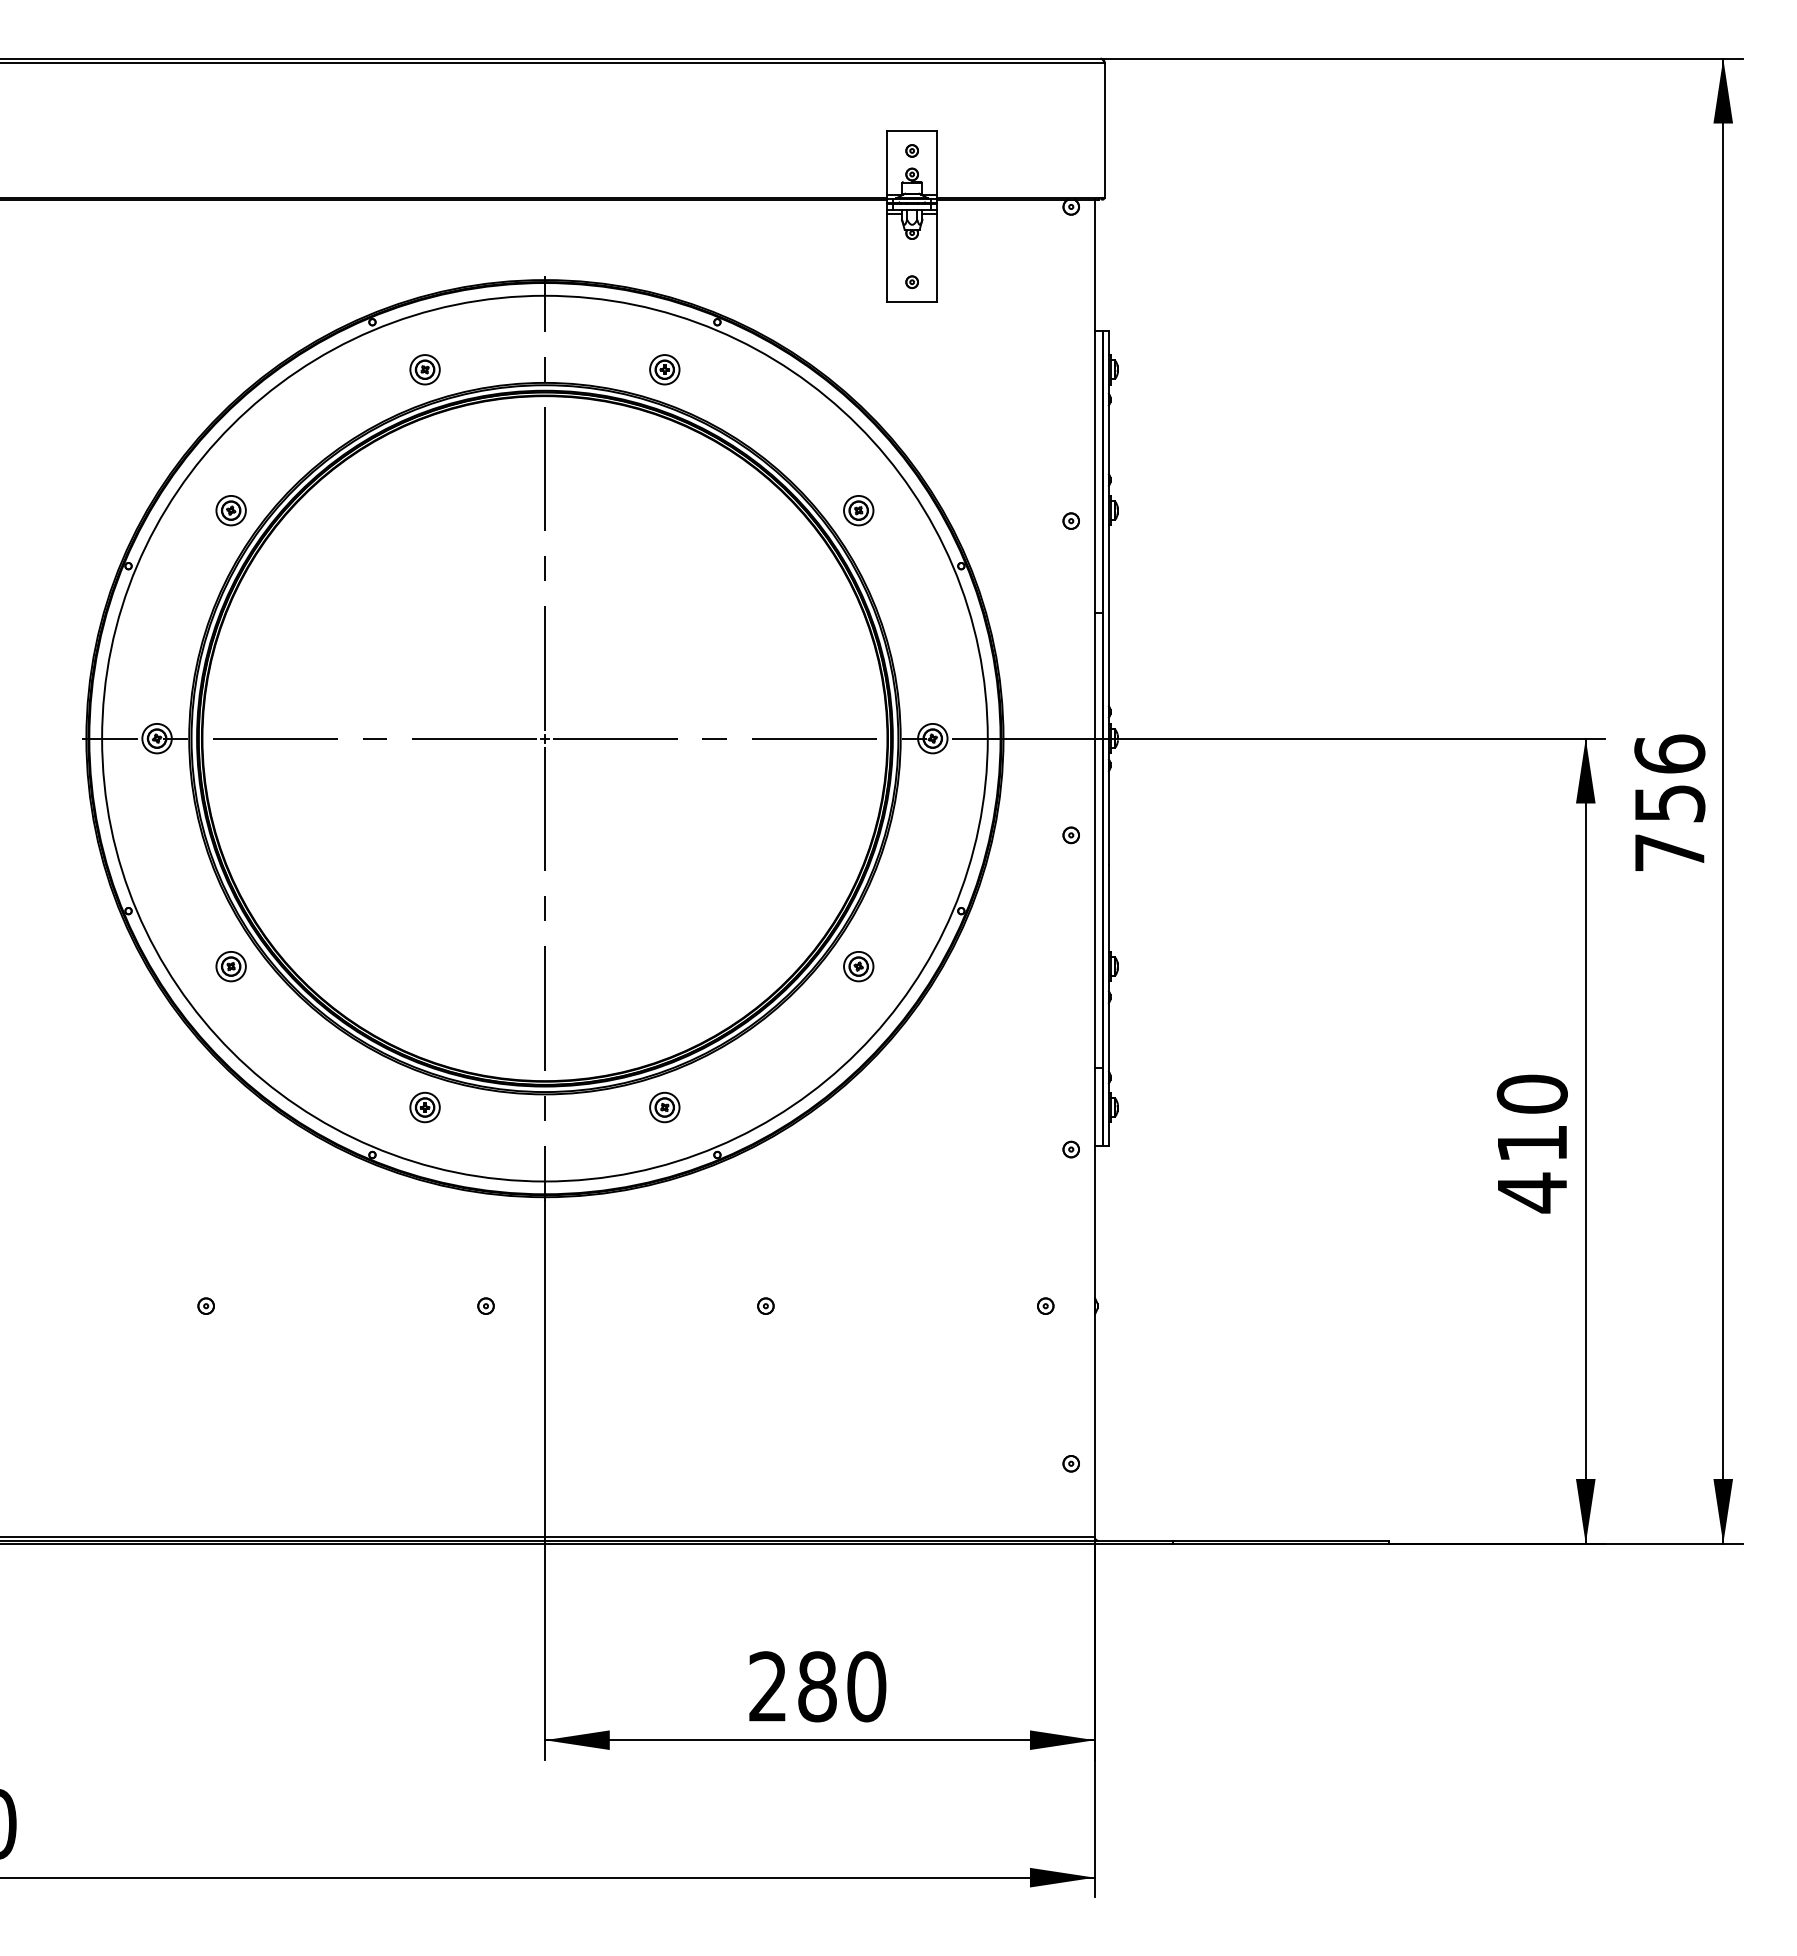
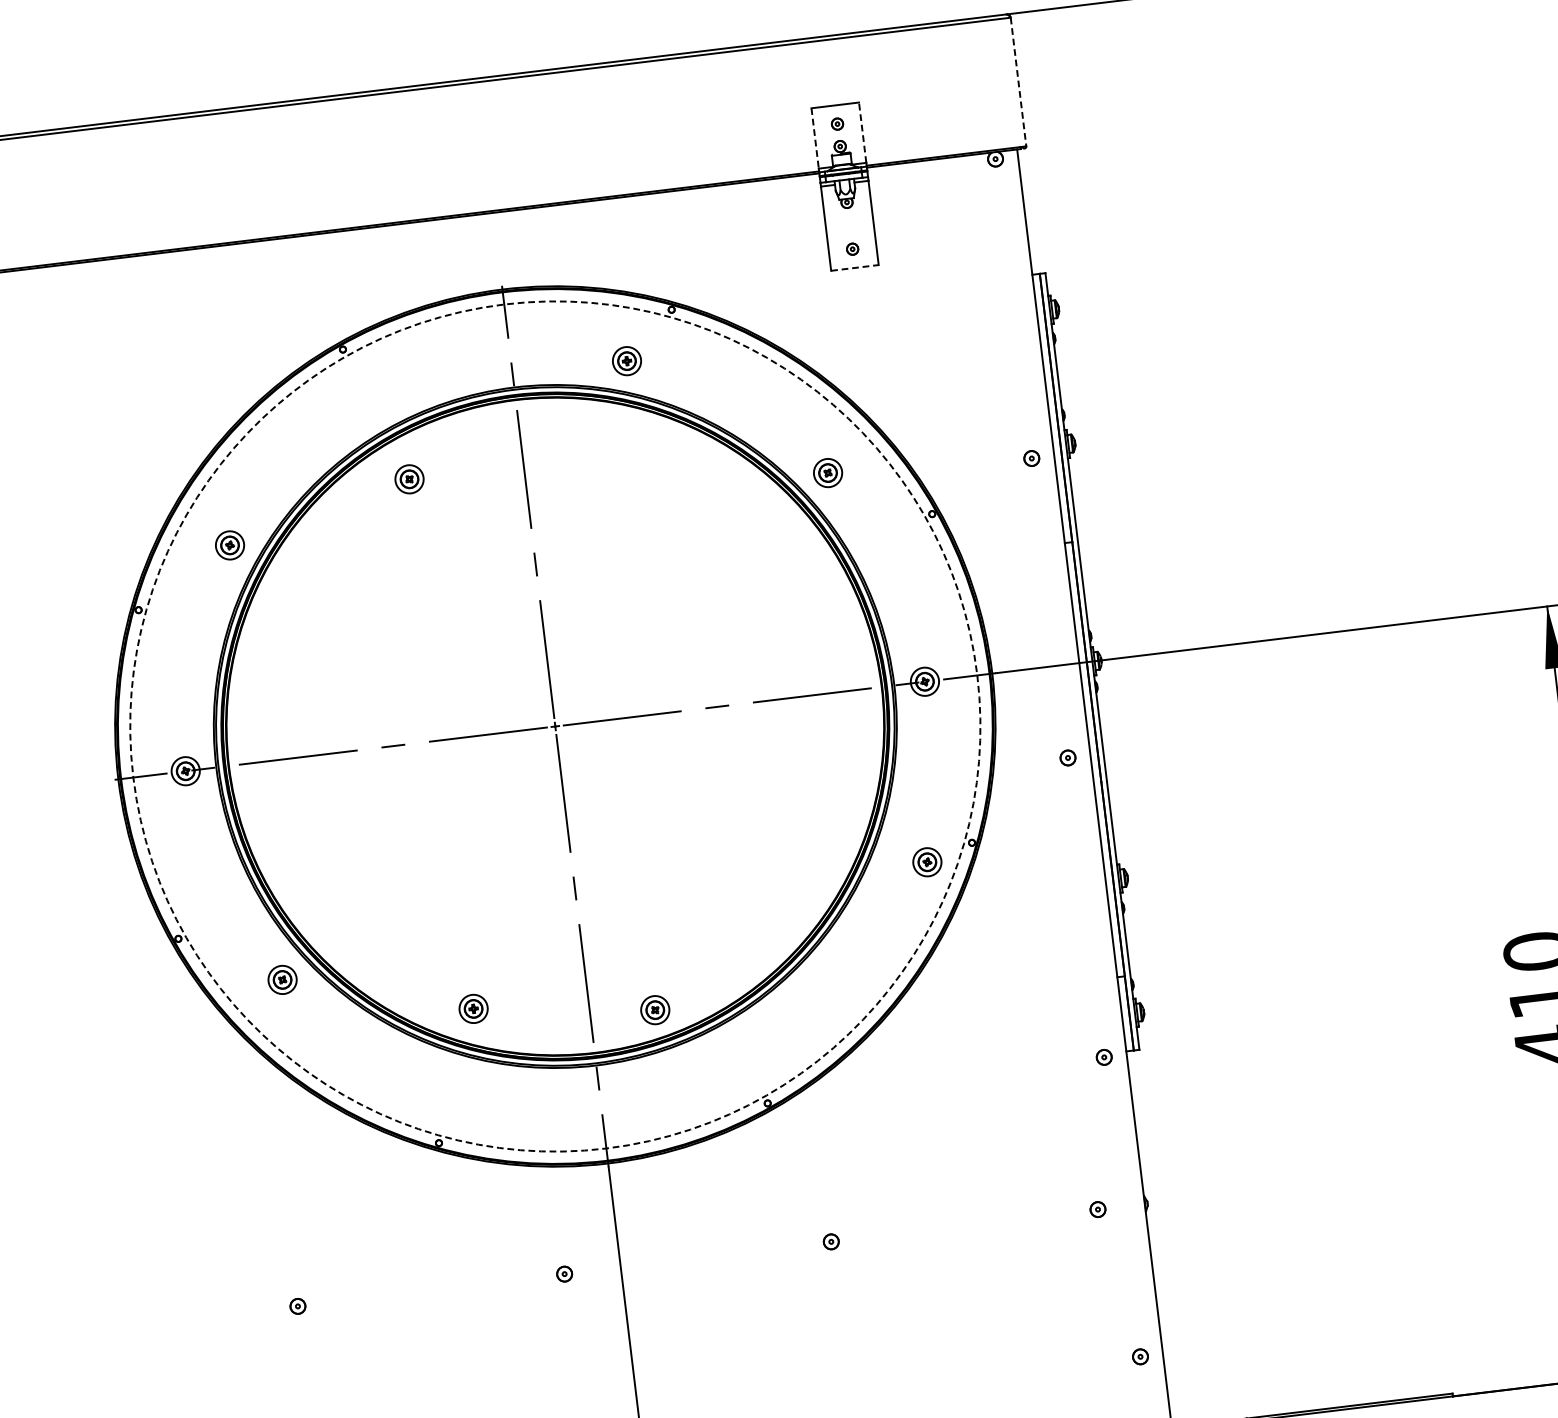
line: (1104, 130) -> (1018, 82), solid -> dashed
line: (887, 163) -> (815, 138), solid -> dashed
line: (937, 163) -> (863, 133), solid -> dashed
line: (912, 301) -> (855, 267), solid -> dashed
part: (424, 369) -> (408, 479), moved
circle: (544, 738) -> (554, 726), solid -> dashed
part: (858, 966) -> (927, 862), moved
part: (424, 1107) -> (473, 1008), moved
part: (664, 1107) -> (654, 1010), moved

